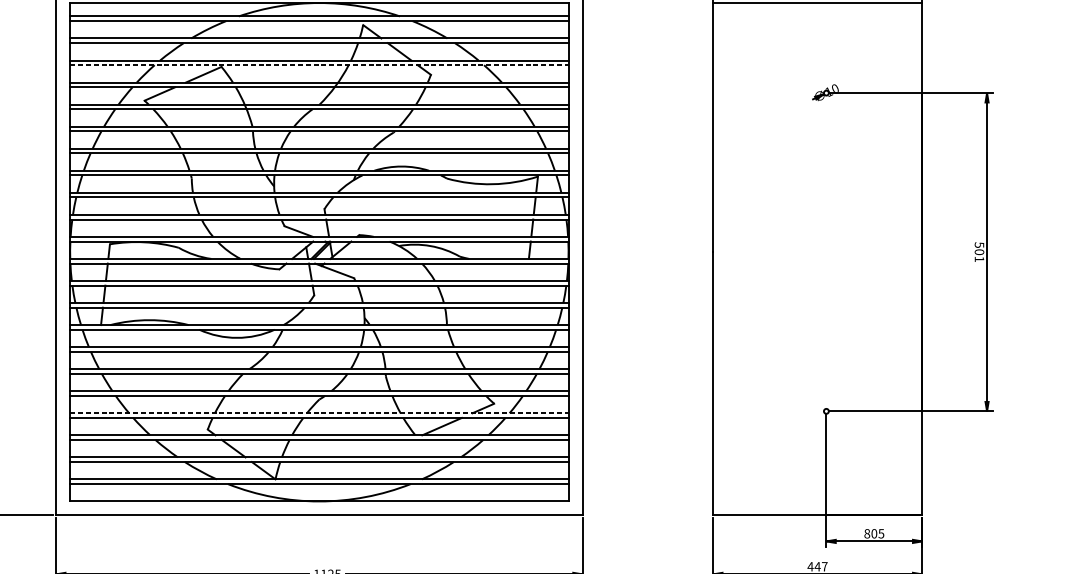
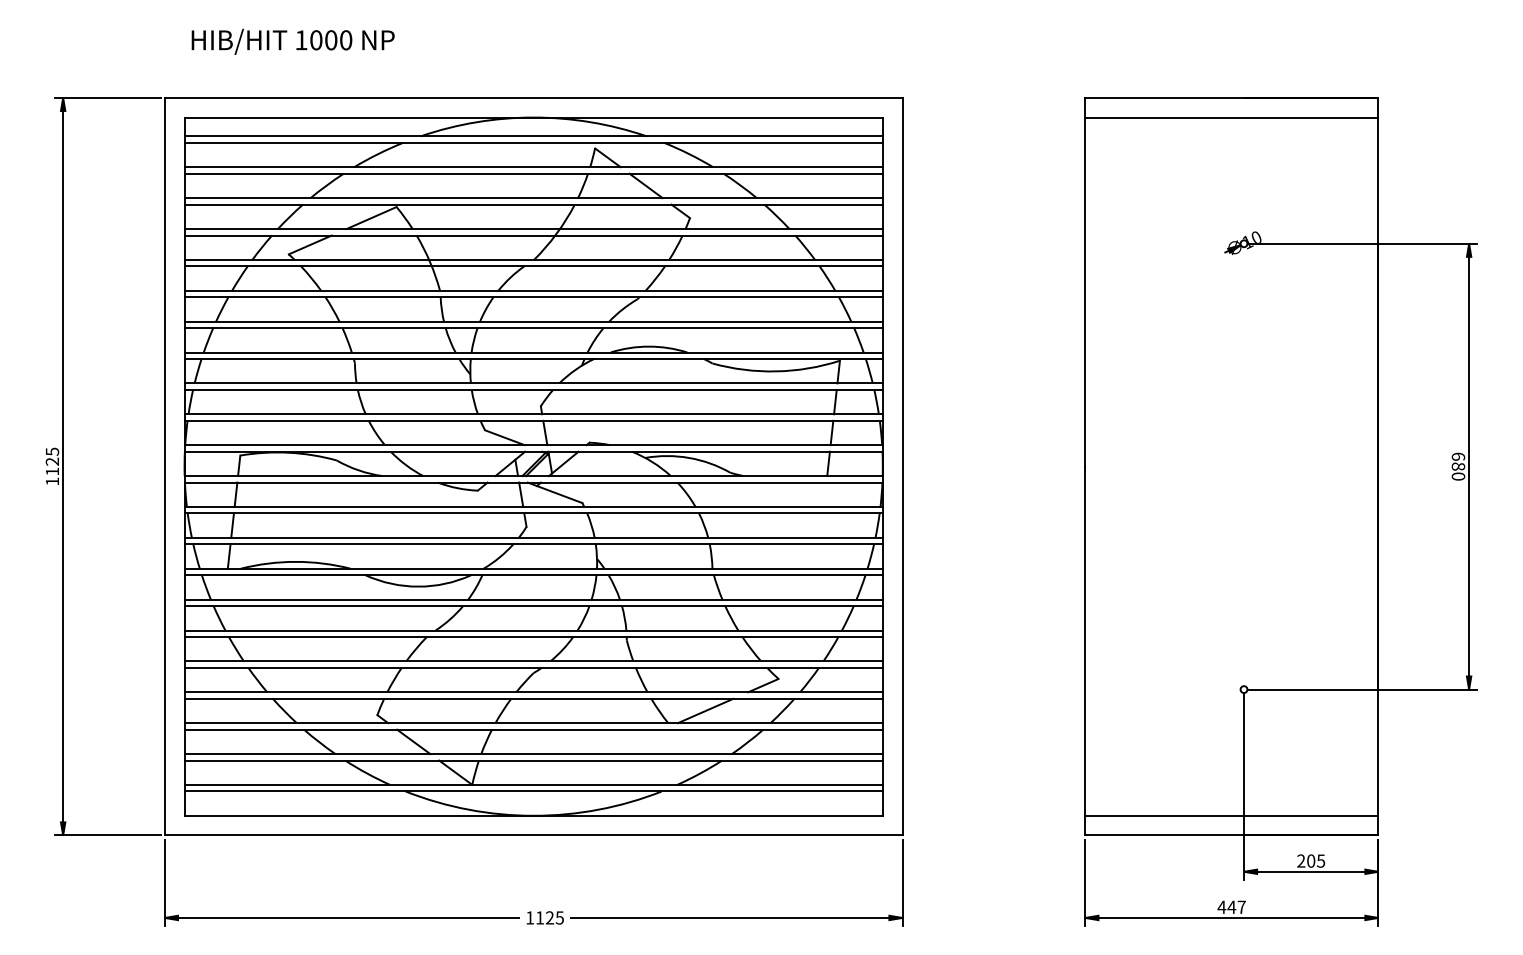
line: (319, 65) -> (534, 204), dashed -> solid
text: (979, 252) -> (1458, 466), 501 -> 680
line: (319, 413) -> (534, 692), dashed -> solid
line: (817, 501) -> (1231, 815), added
text: (867, 533) -> (1301, 860), 805 -> 205

